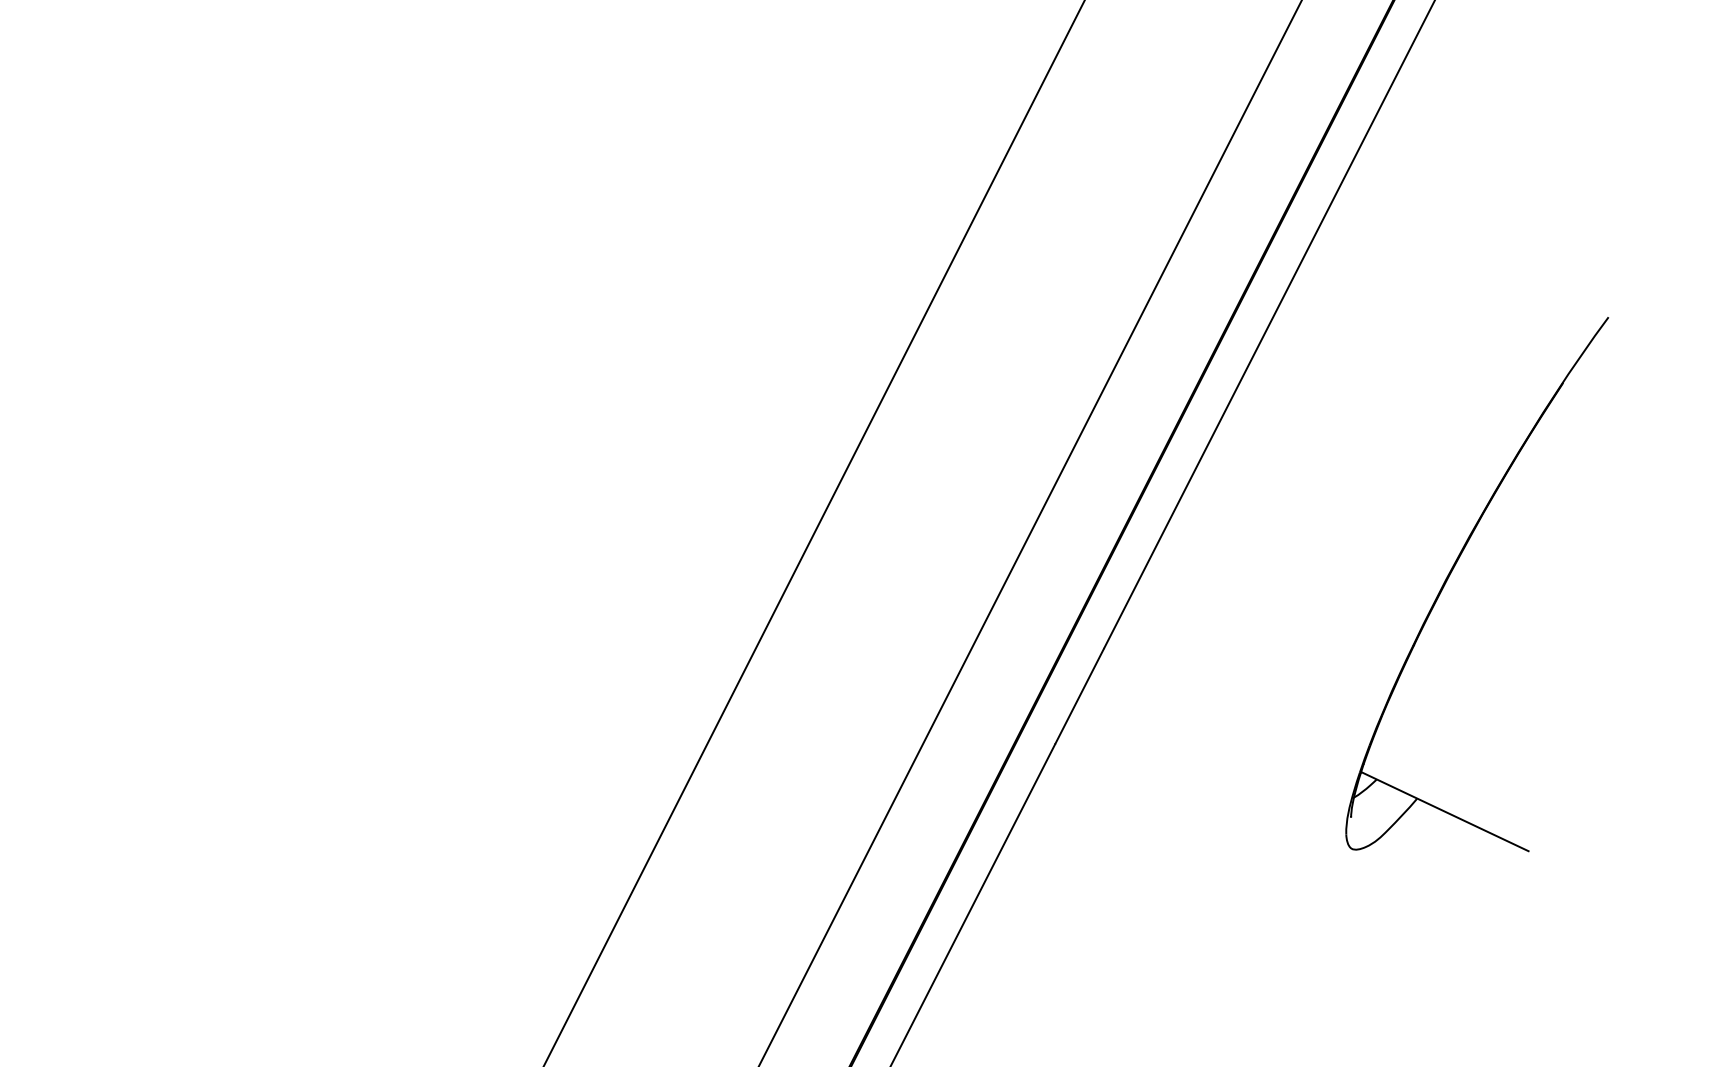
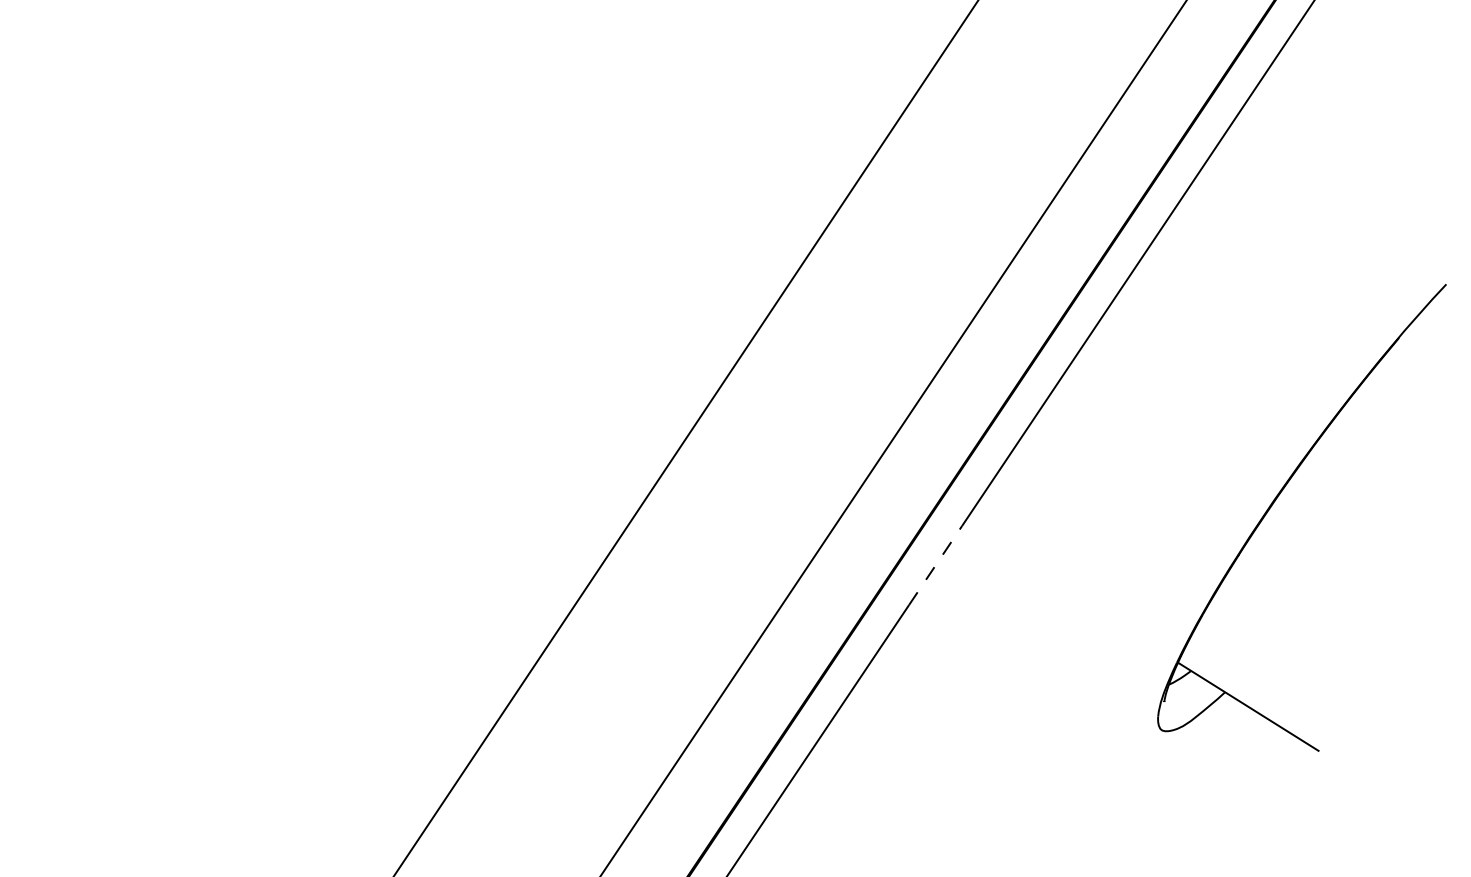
line: (1079, 695) -> (935, 564), solid -> dashed

